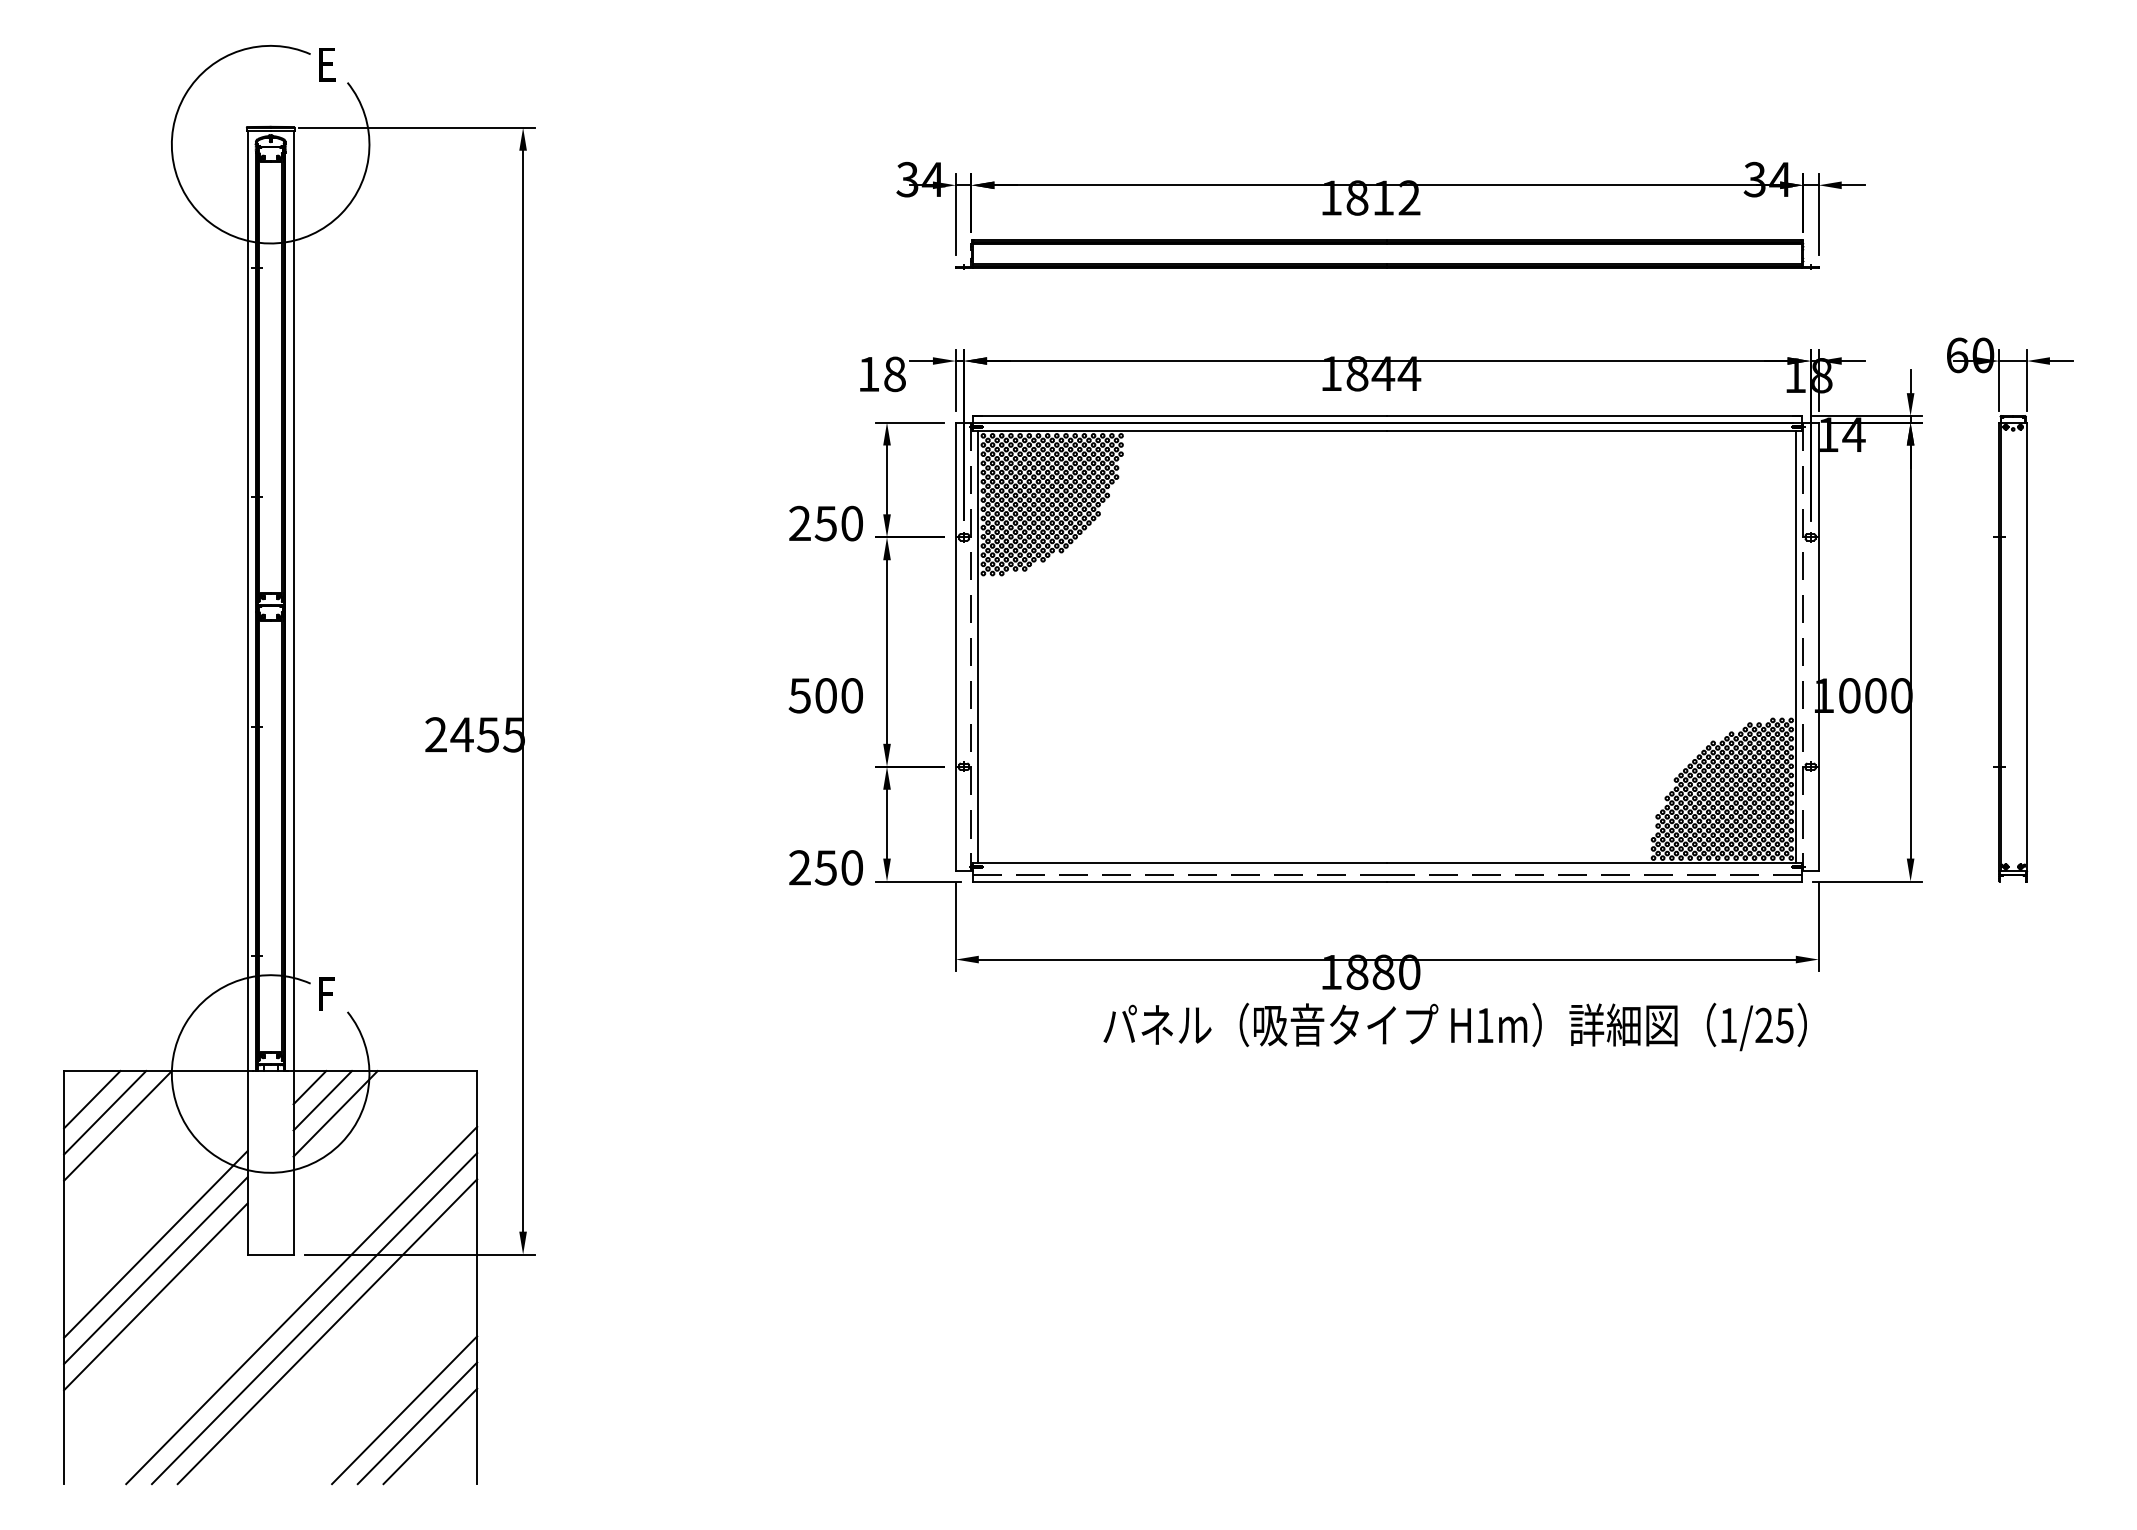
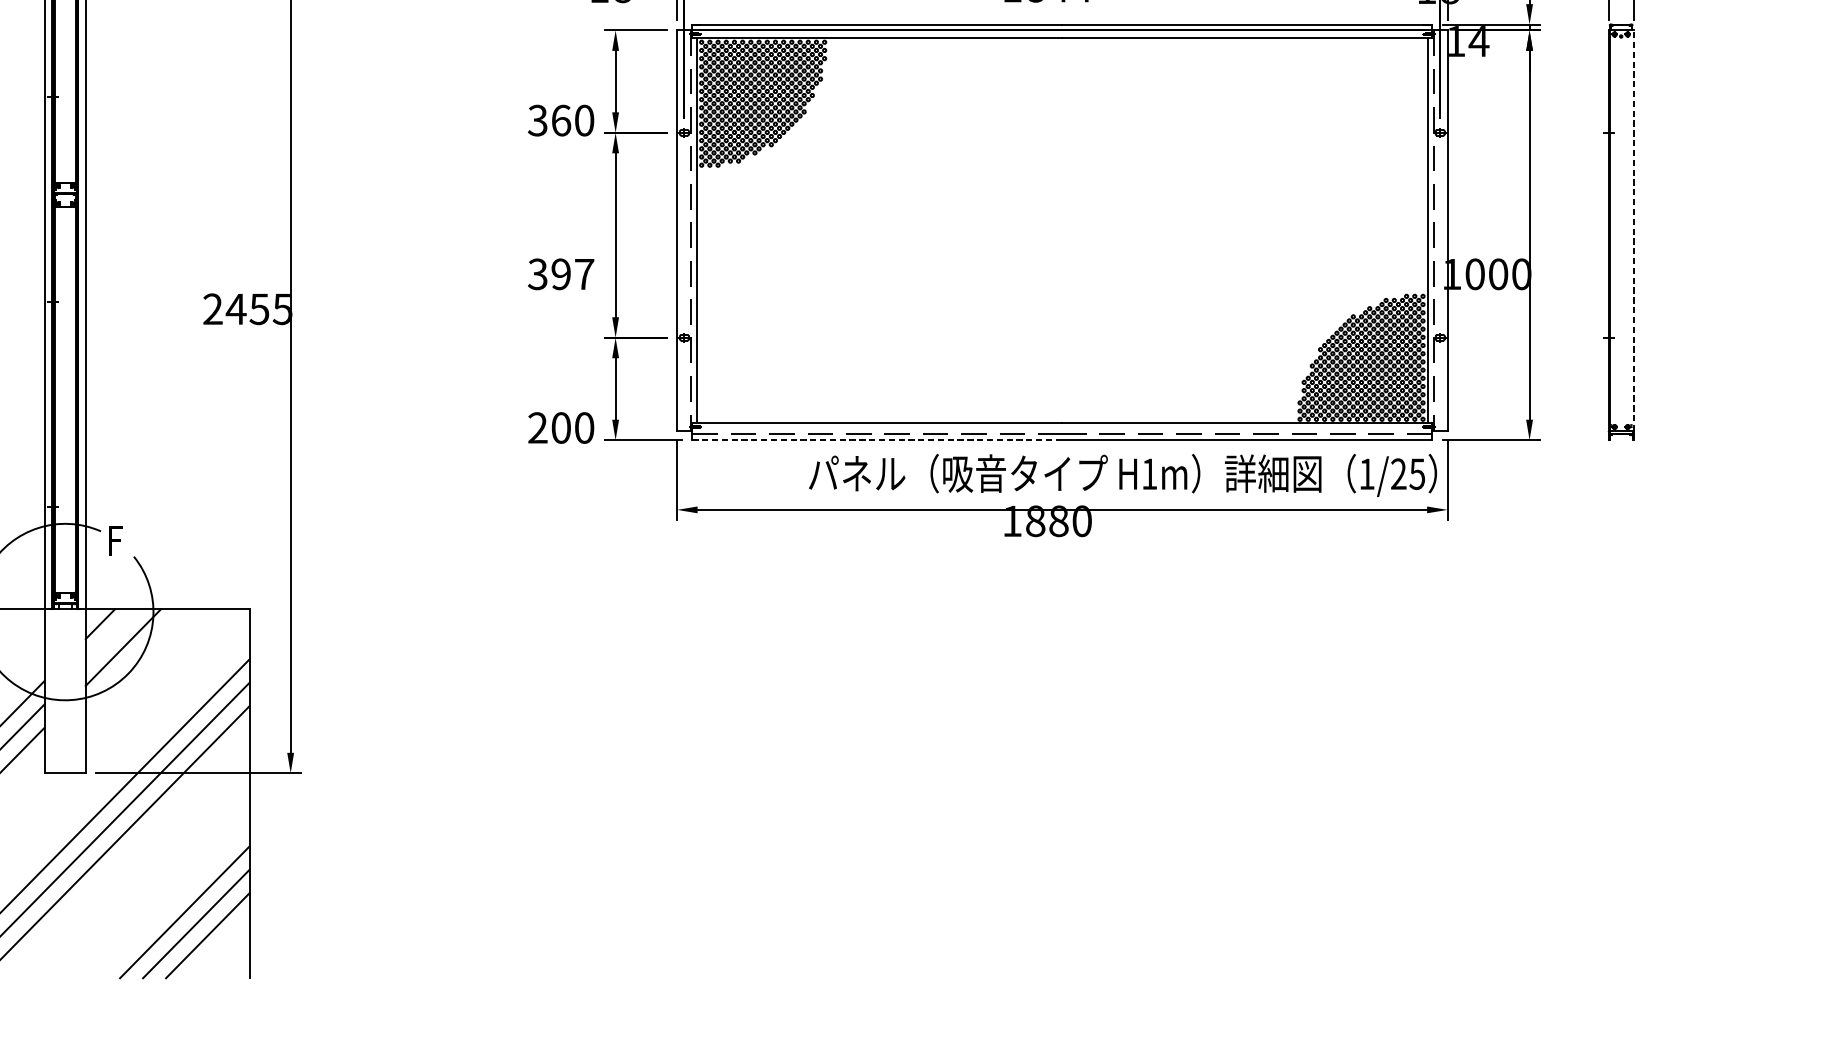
text: (812, 523) -> (549, 120), 250 -> 360
line: (2026, 646) -> (1633, 230), solid -> dashed
text: (825, 695) -> (560, 274), 500 -> 397
text: (825, 867) -> (560, 427), 250 -> 200
line: (1180, 881) -> (877, 440), solid -> dashed
text: (1454, 1026) -> (1122, 475), moved
line: (322, 1100) -> (111, 635), removed

